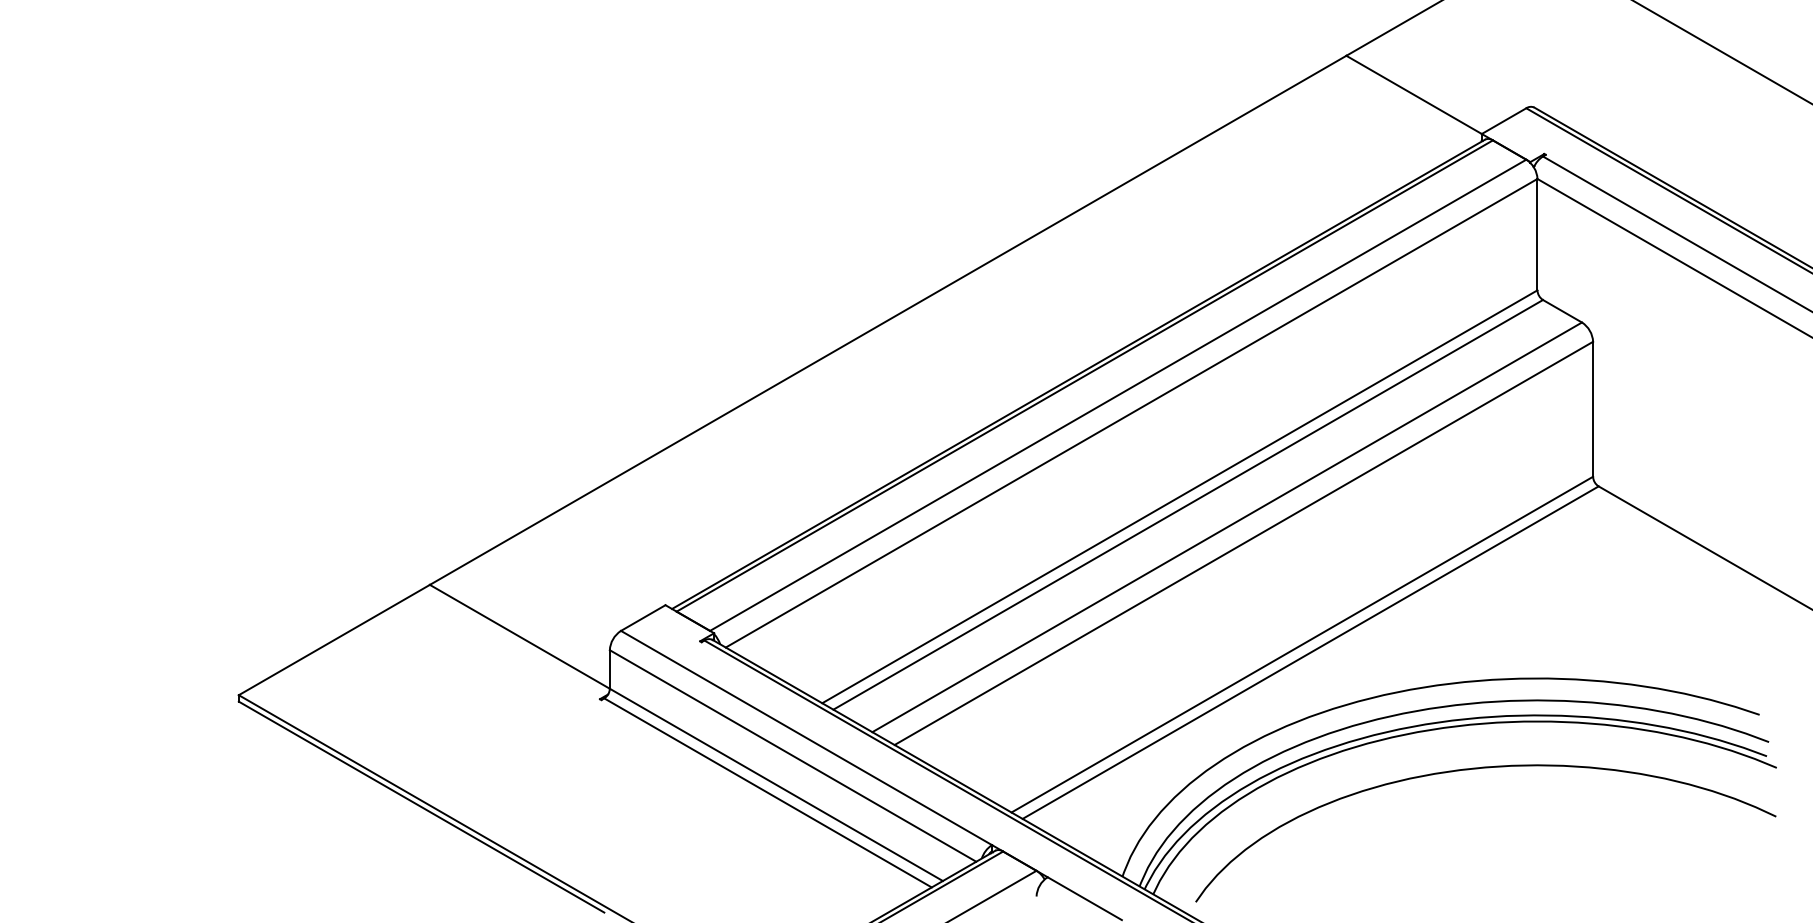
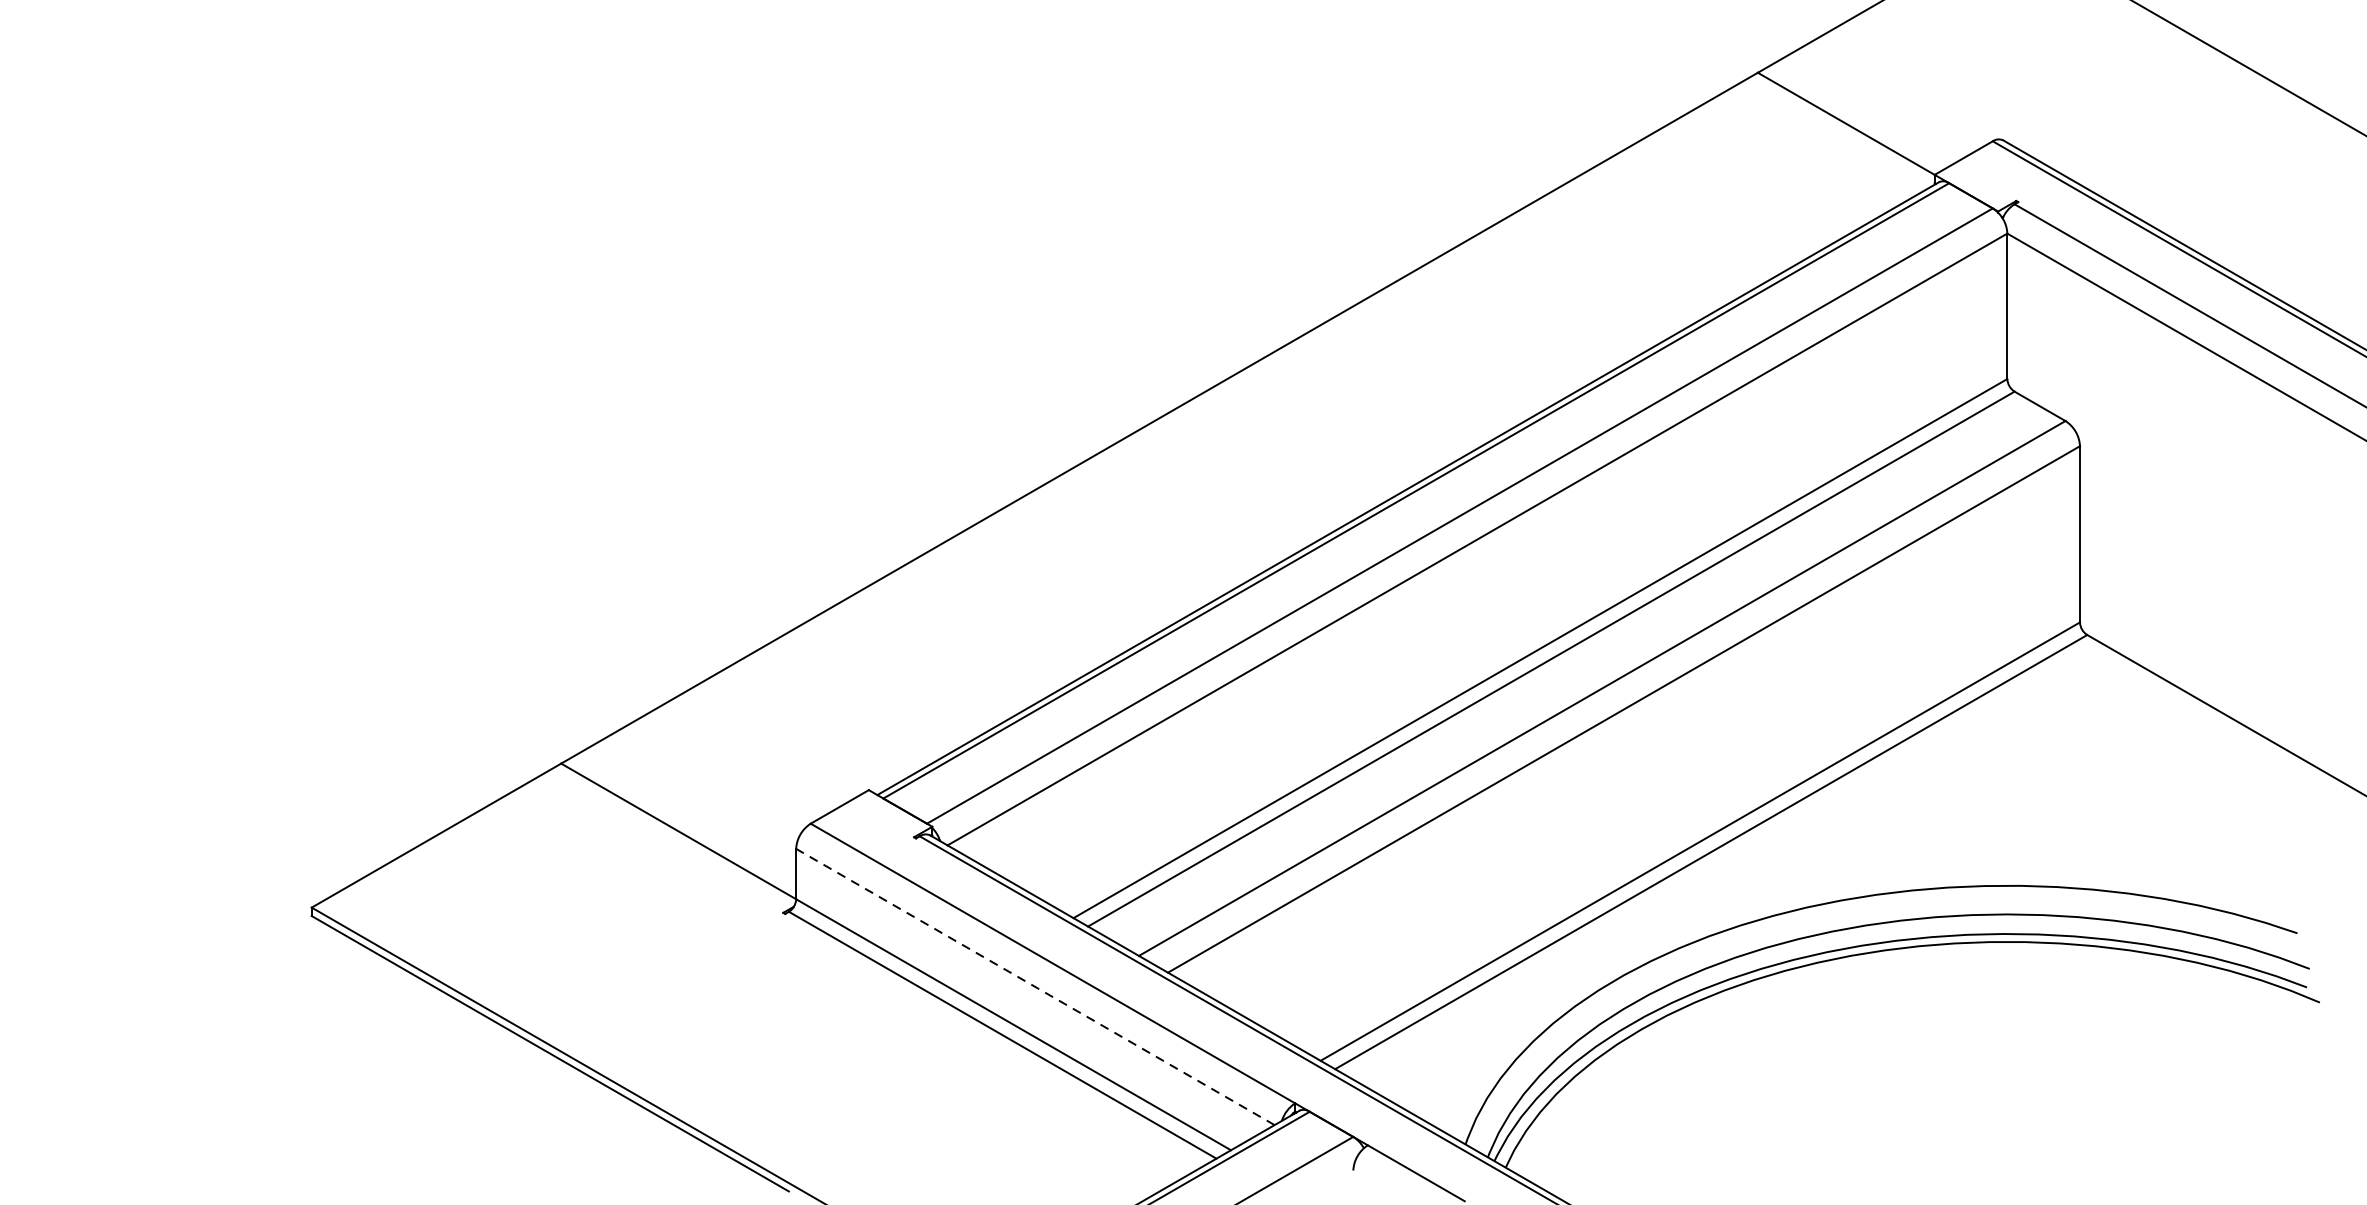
line: (793, 755) -> (1035, 986), solid -> dashed
curve: (1478, 769) -> (1930, 1004), removed

